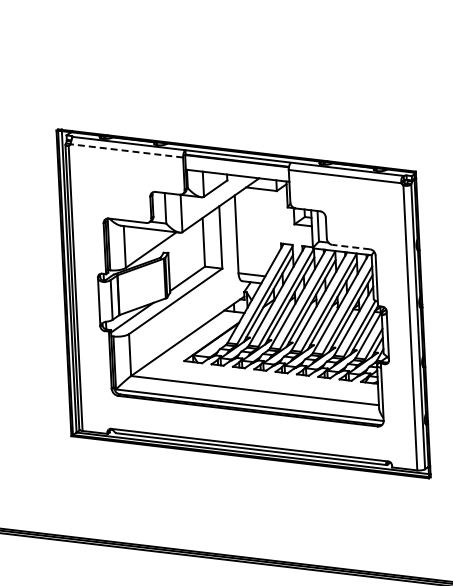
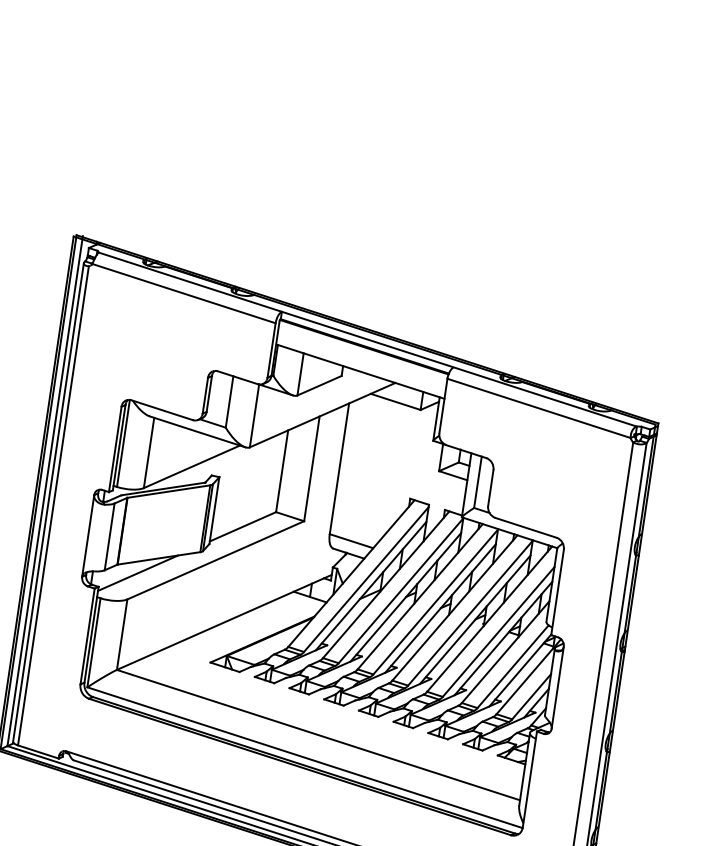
line: (126, 150) -> (183, 292), dashed -> solid
line: (350, 247) -> (524, 528), dashed -> solid

